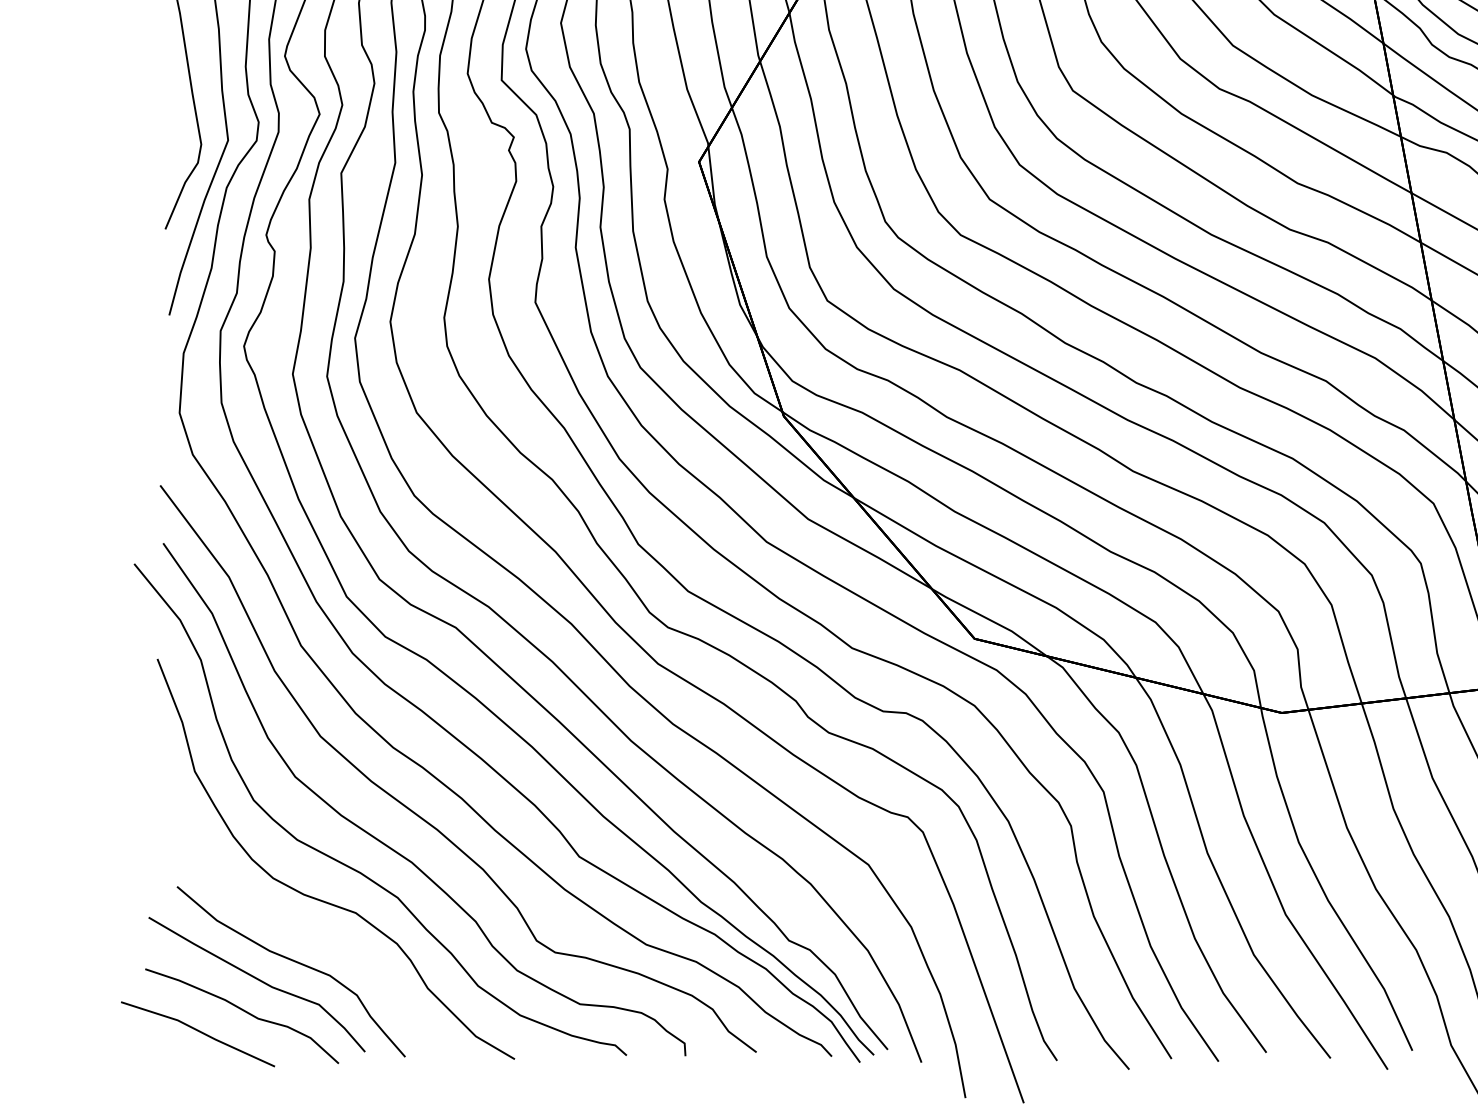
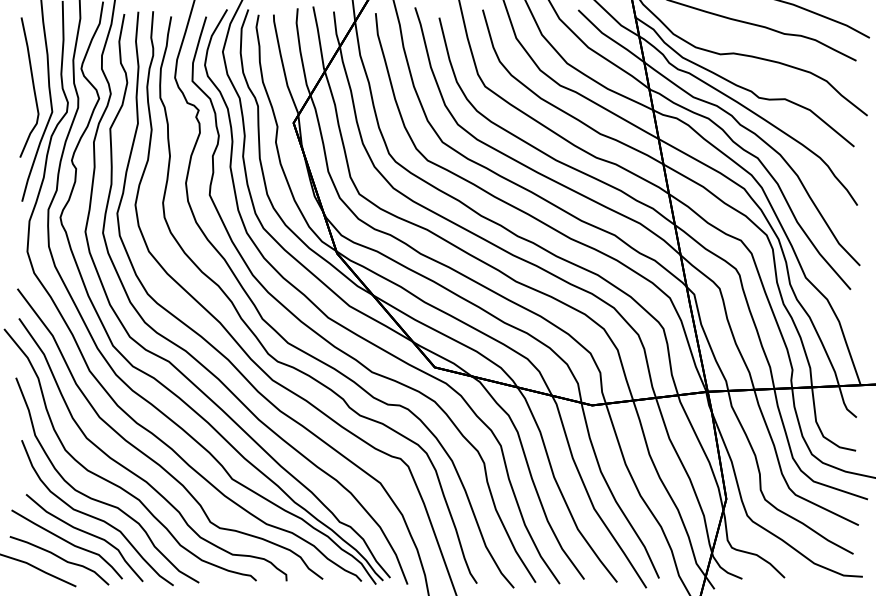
curve: (316, 931) -> (97, 517), added

